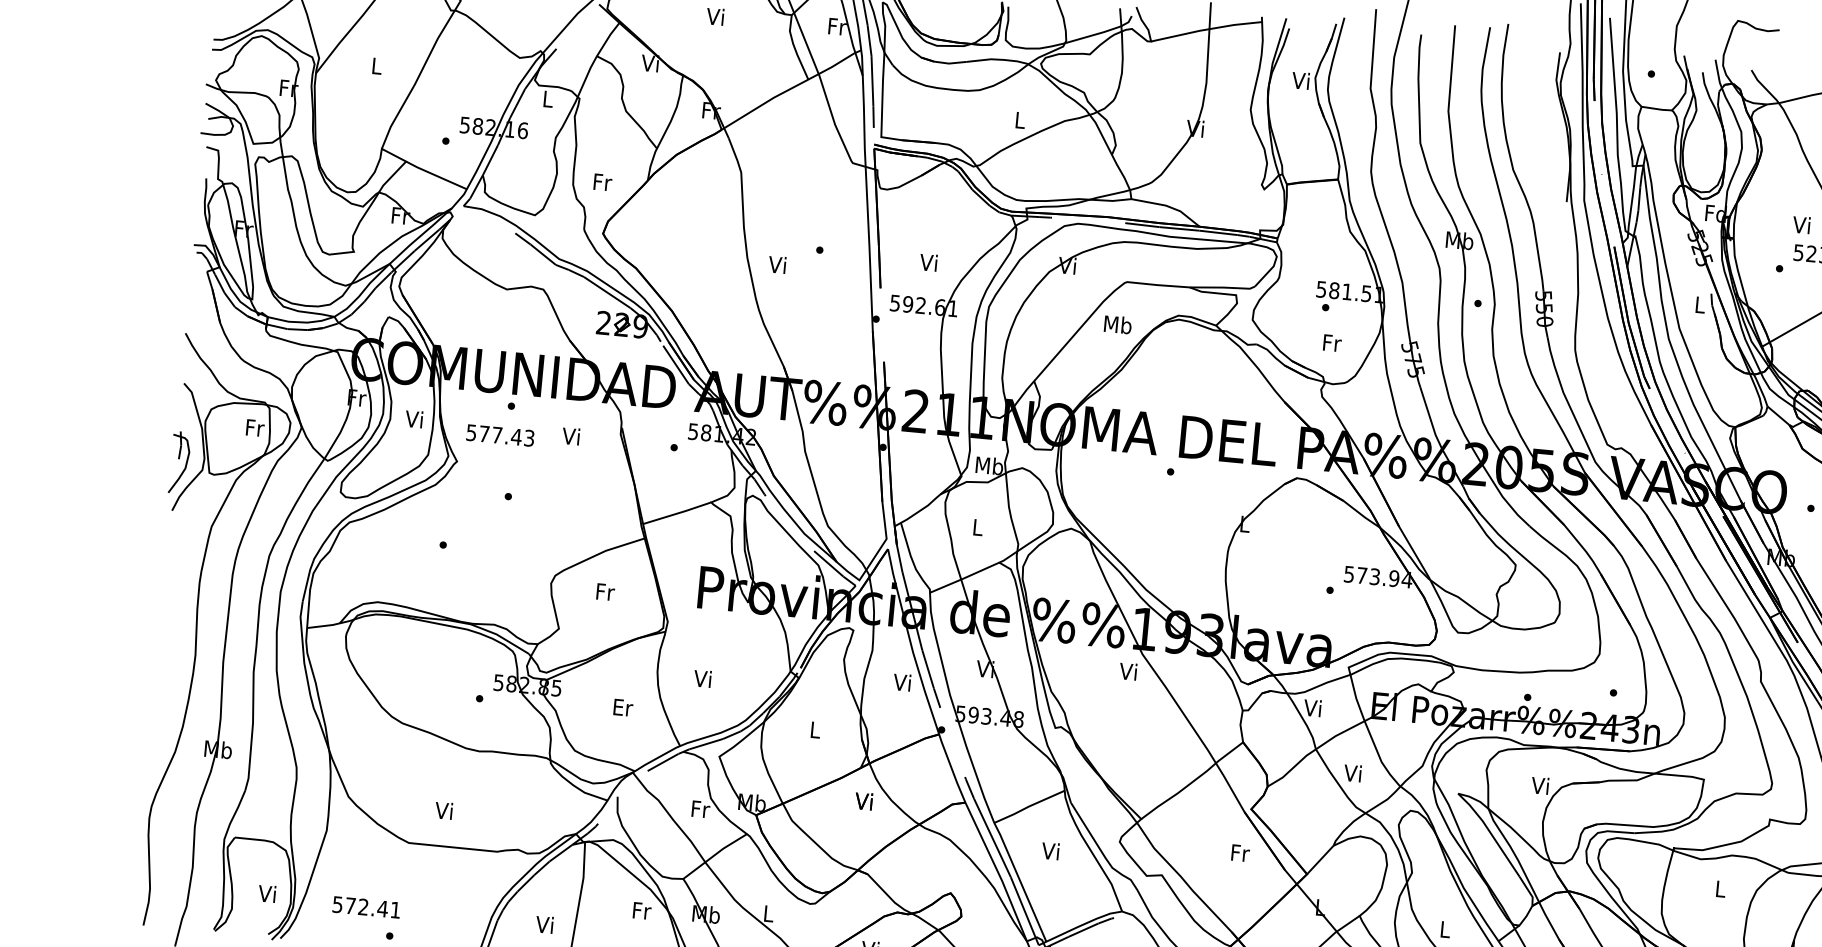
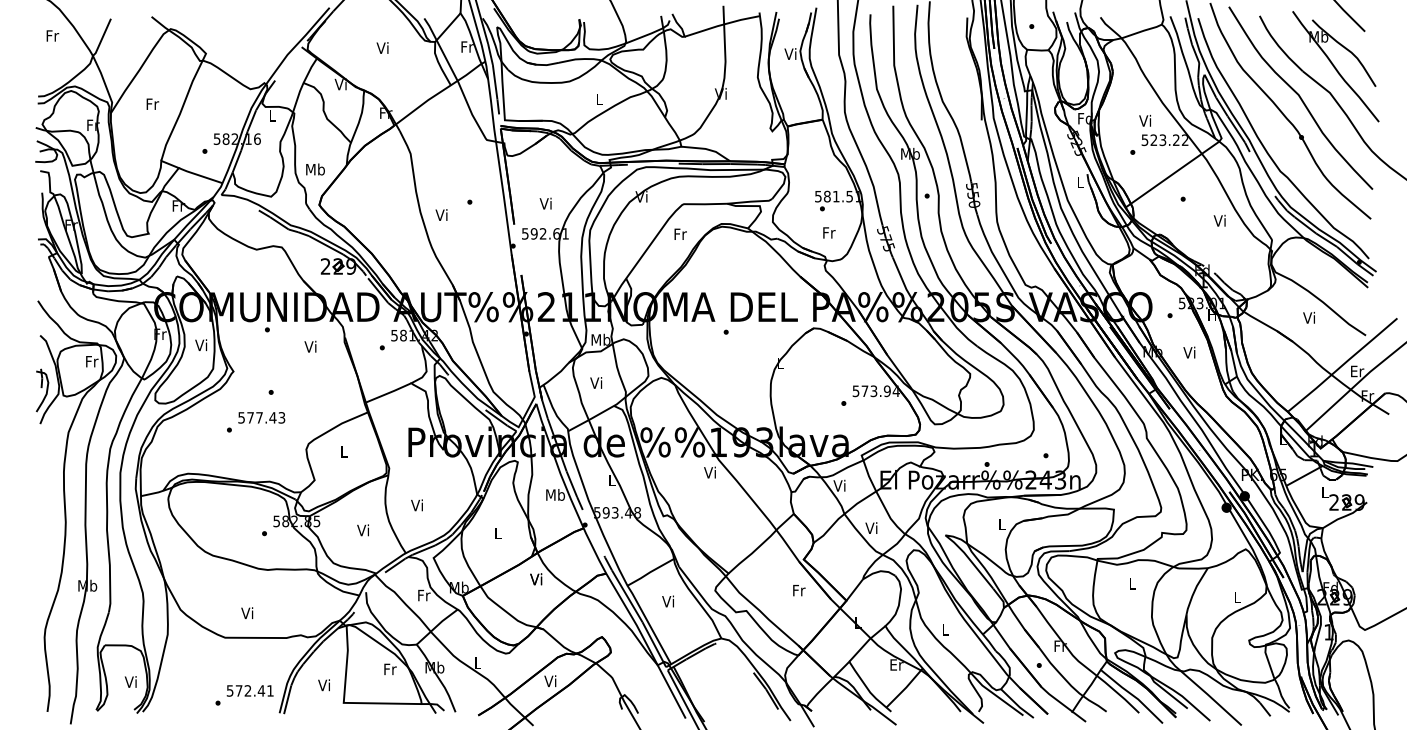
text: (377, 65) -> (152, 103), L -> Fr
text: (602, 182) -> (315, 169), Fr -> Mb
text: (1118, 325) -> (680, 234), Mb -> Fr
text: (500, 435) -> (261, 417), moved
text: (977, 526) -> (596, 382), L -> Vi
text: (605, 591) -> (344, 451), Fr -> L
text: (985, 668) -> (611, 479), Vi -> L
text: (903, 681) -> (555, 494), Vi -> Mb
text: (622, 707) -> (363, 530), Er -> Vi
text: (1540, 785) -> (1001, 524), Vi -> L
text: (365, 906) -> (249, 690), moved

